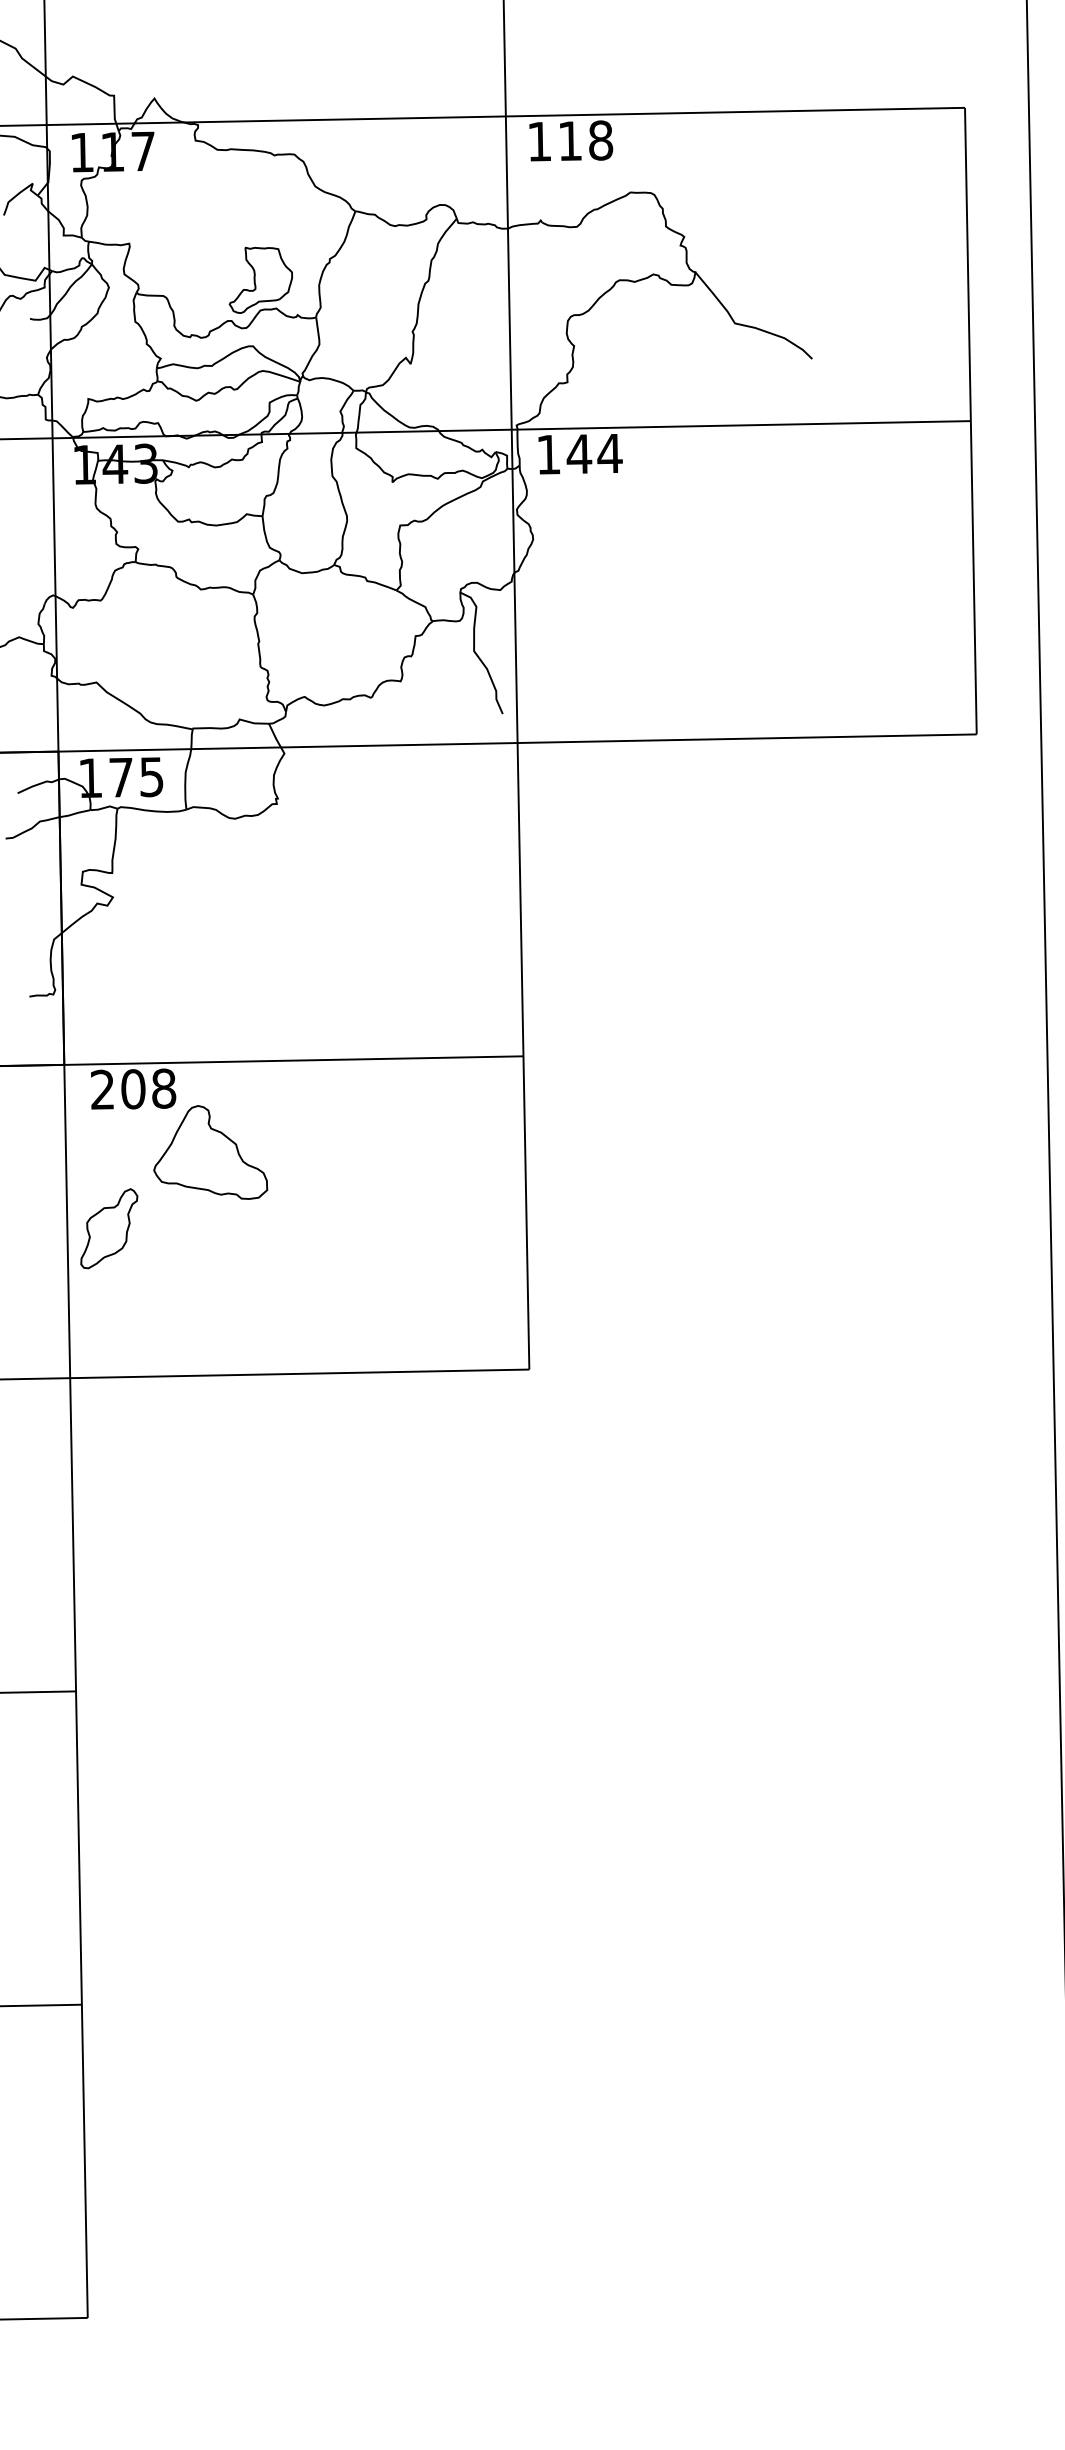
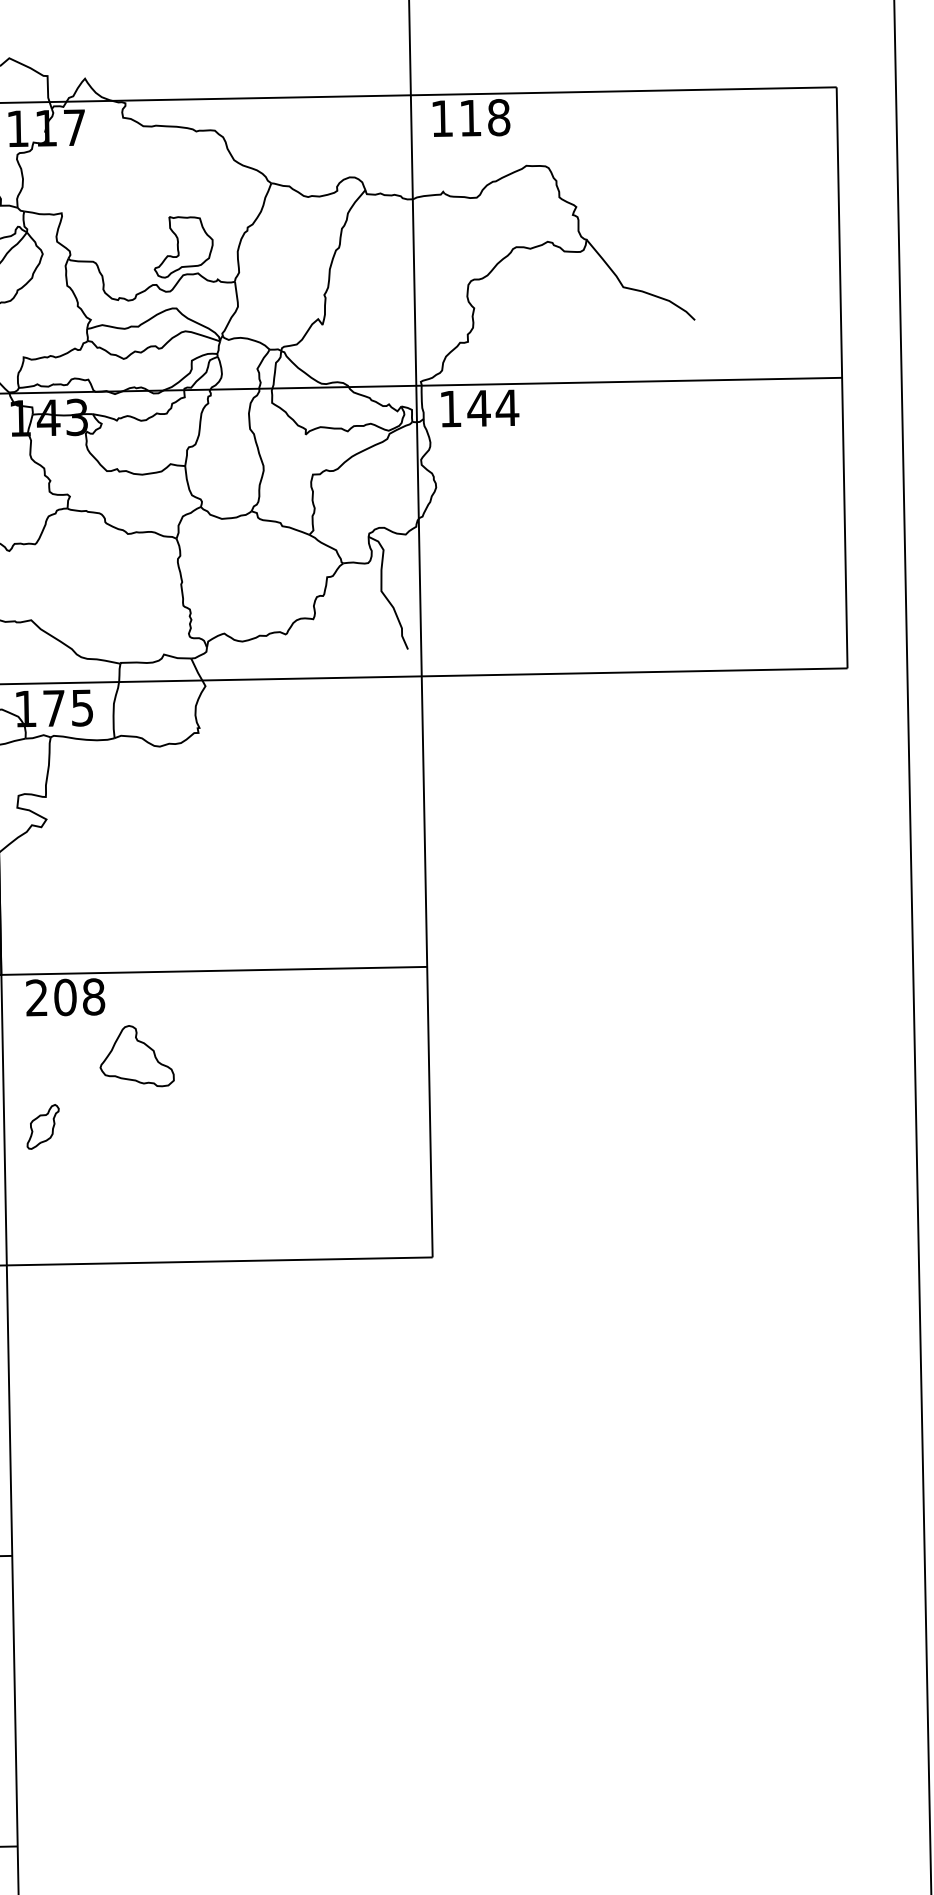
part: (210, 1152) -> (136, 1056), size x0.7
part: (109, 1228) -> (43, 1126), size x0.6

